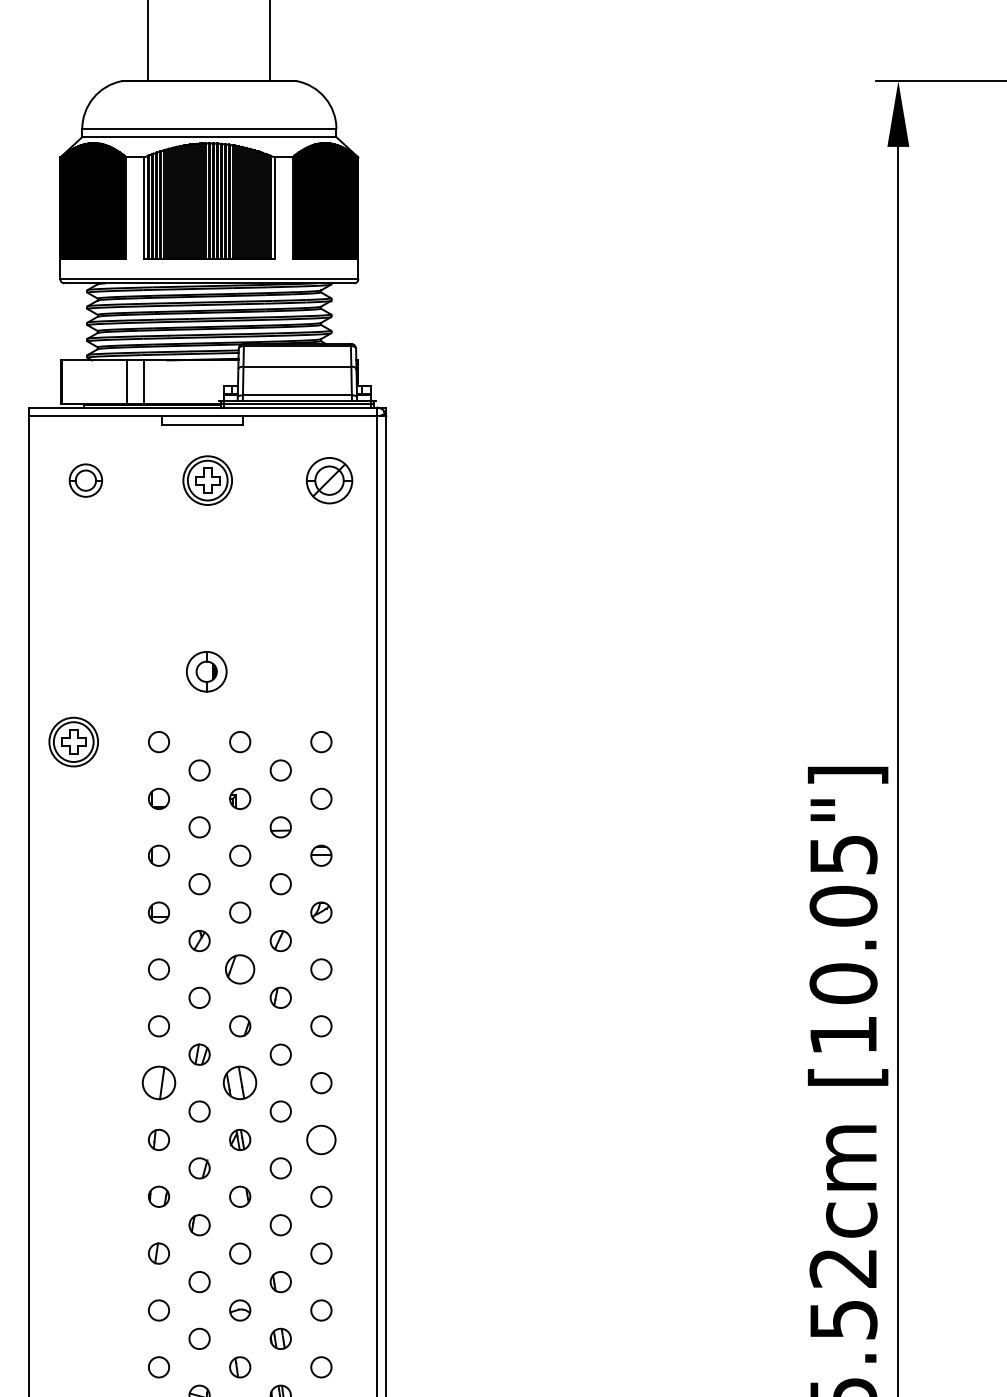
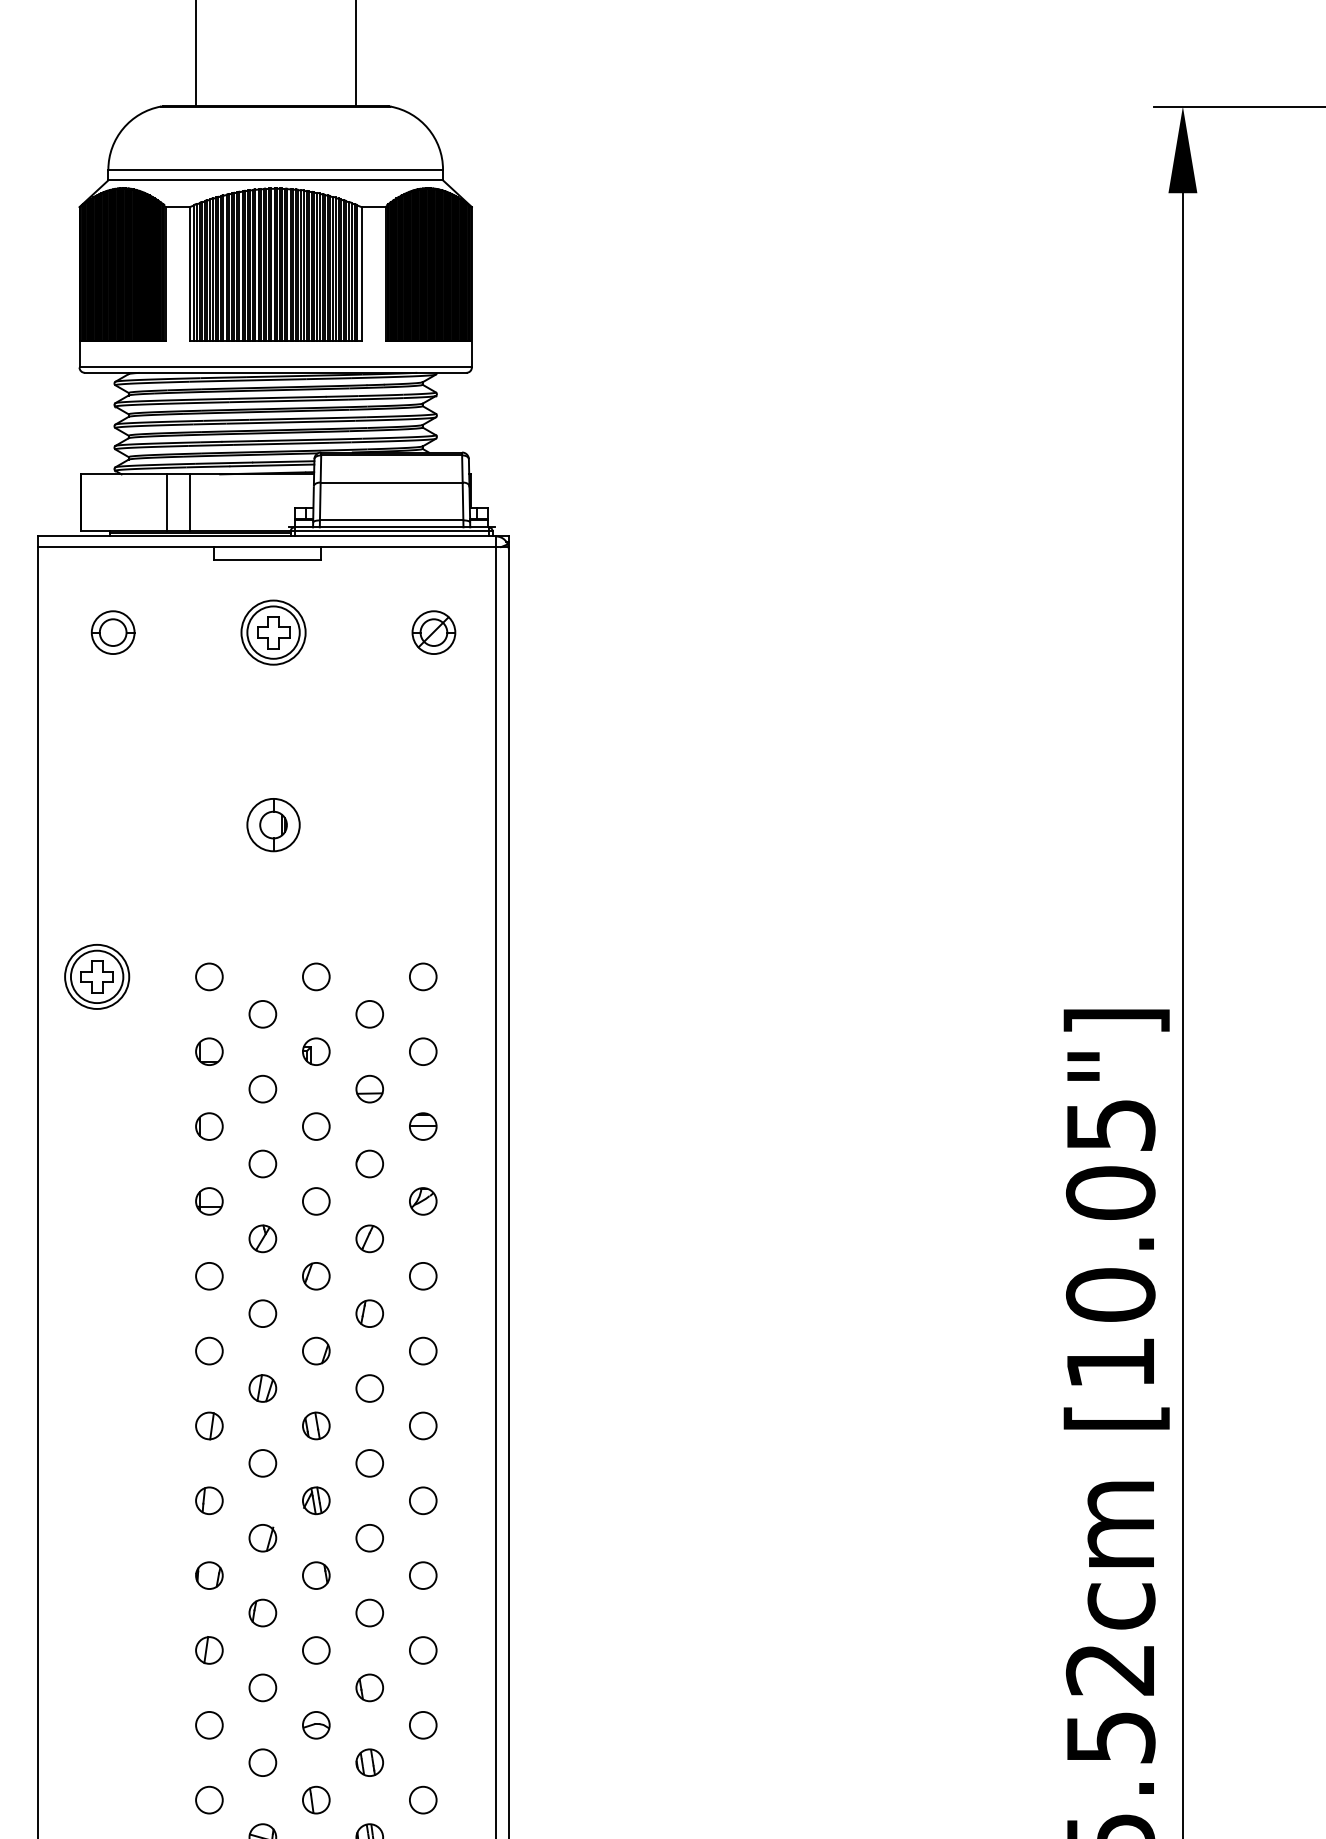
part: (329, 480) -> (433, 632), size x0.71
part: (206, 671) -> (273, 824), moved
part: (240, 969) -> (316, 1276), size x0.71
part: (158, 1083) -> (208, 1426), size x0.62
part: (240, 1083) -> (316, 1426), size x0.62
circle: (321, 1139) -> (423, 1500), size x0.71

